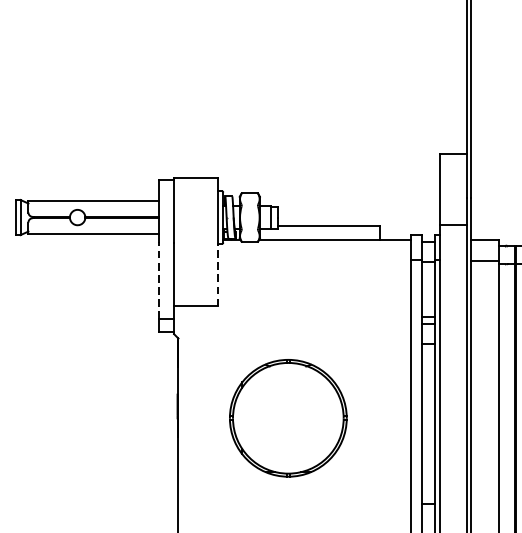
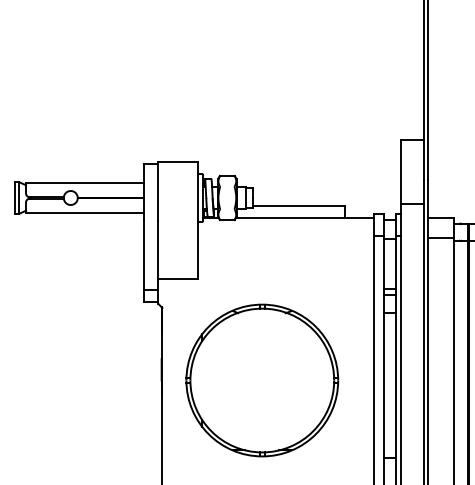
line: (218, 274) -> (198, 249), dashed -> solid
line: (158, 279) -> (144, 254), dashed -> solid
part: (288, 418) -> (262, 380), size x1.43

